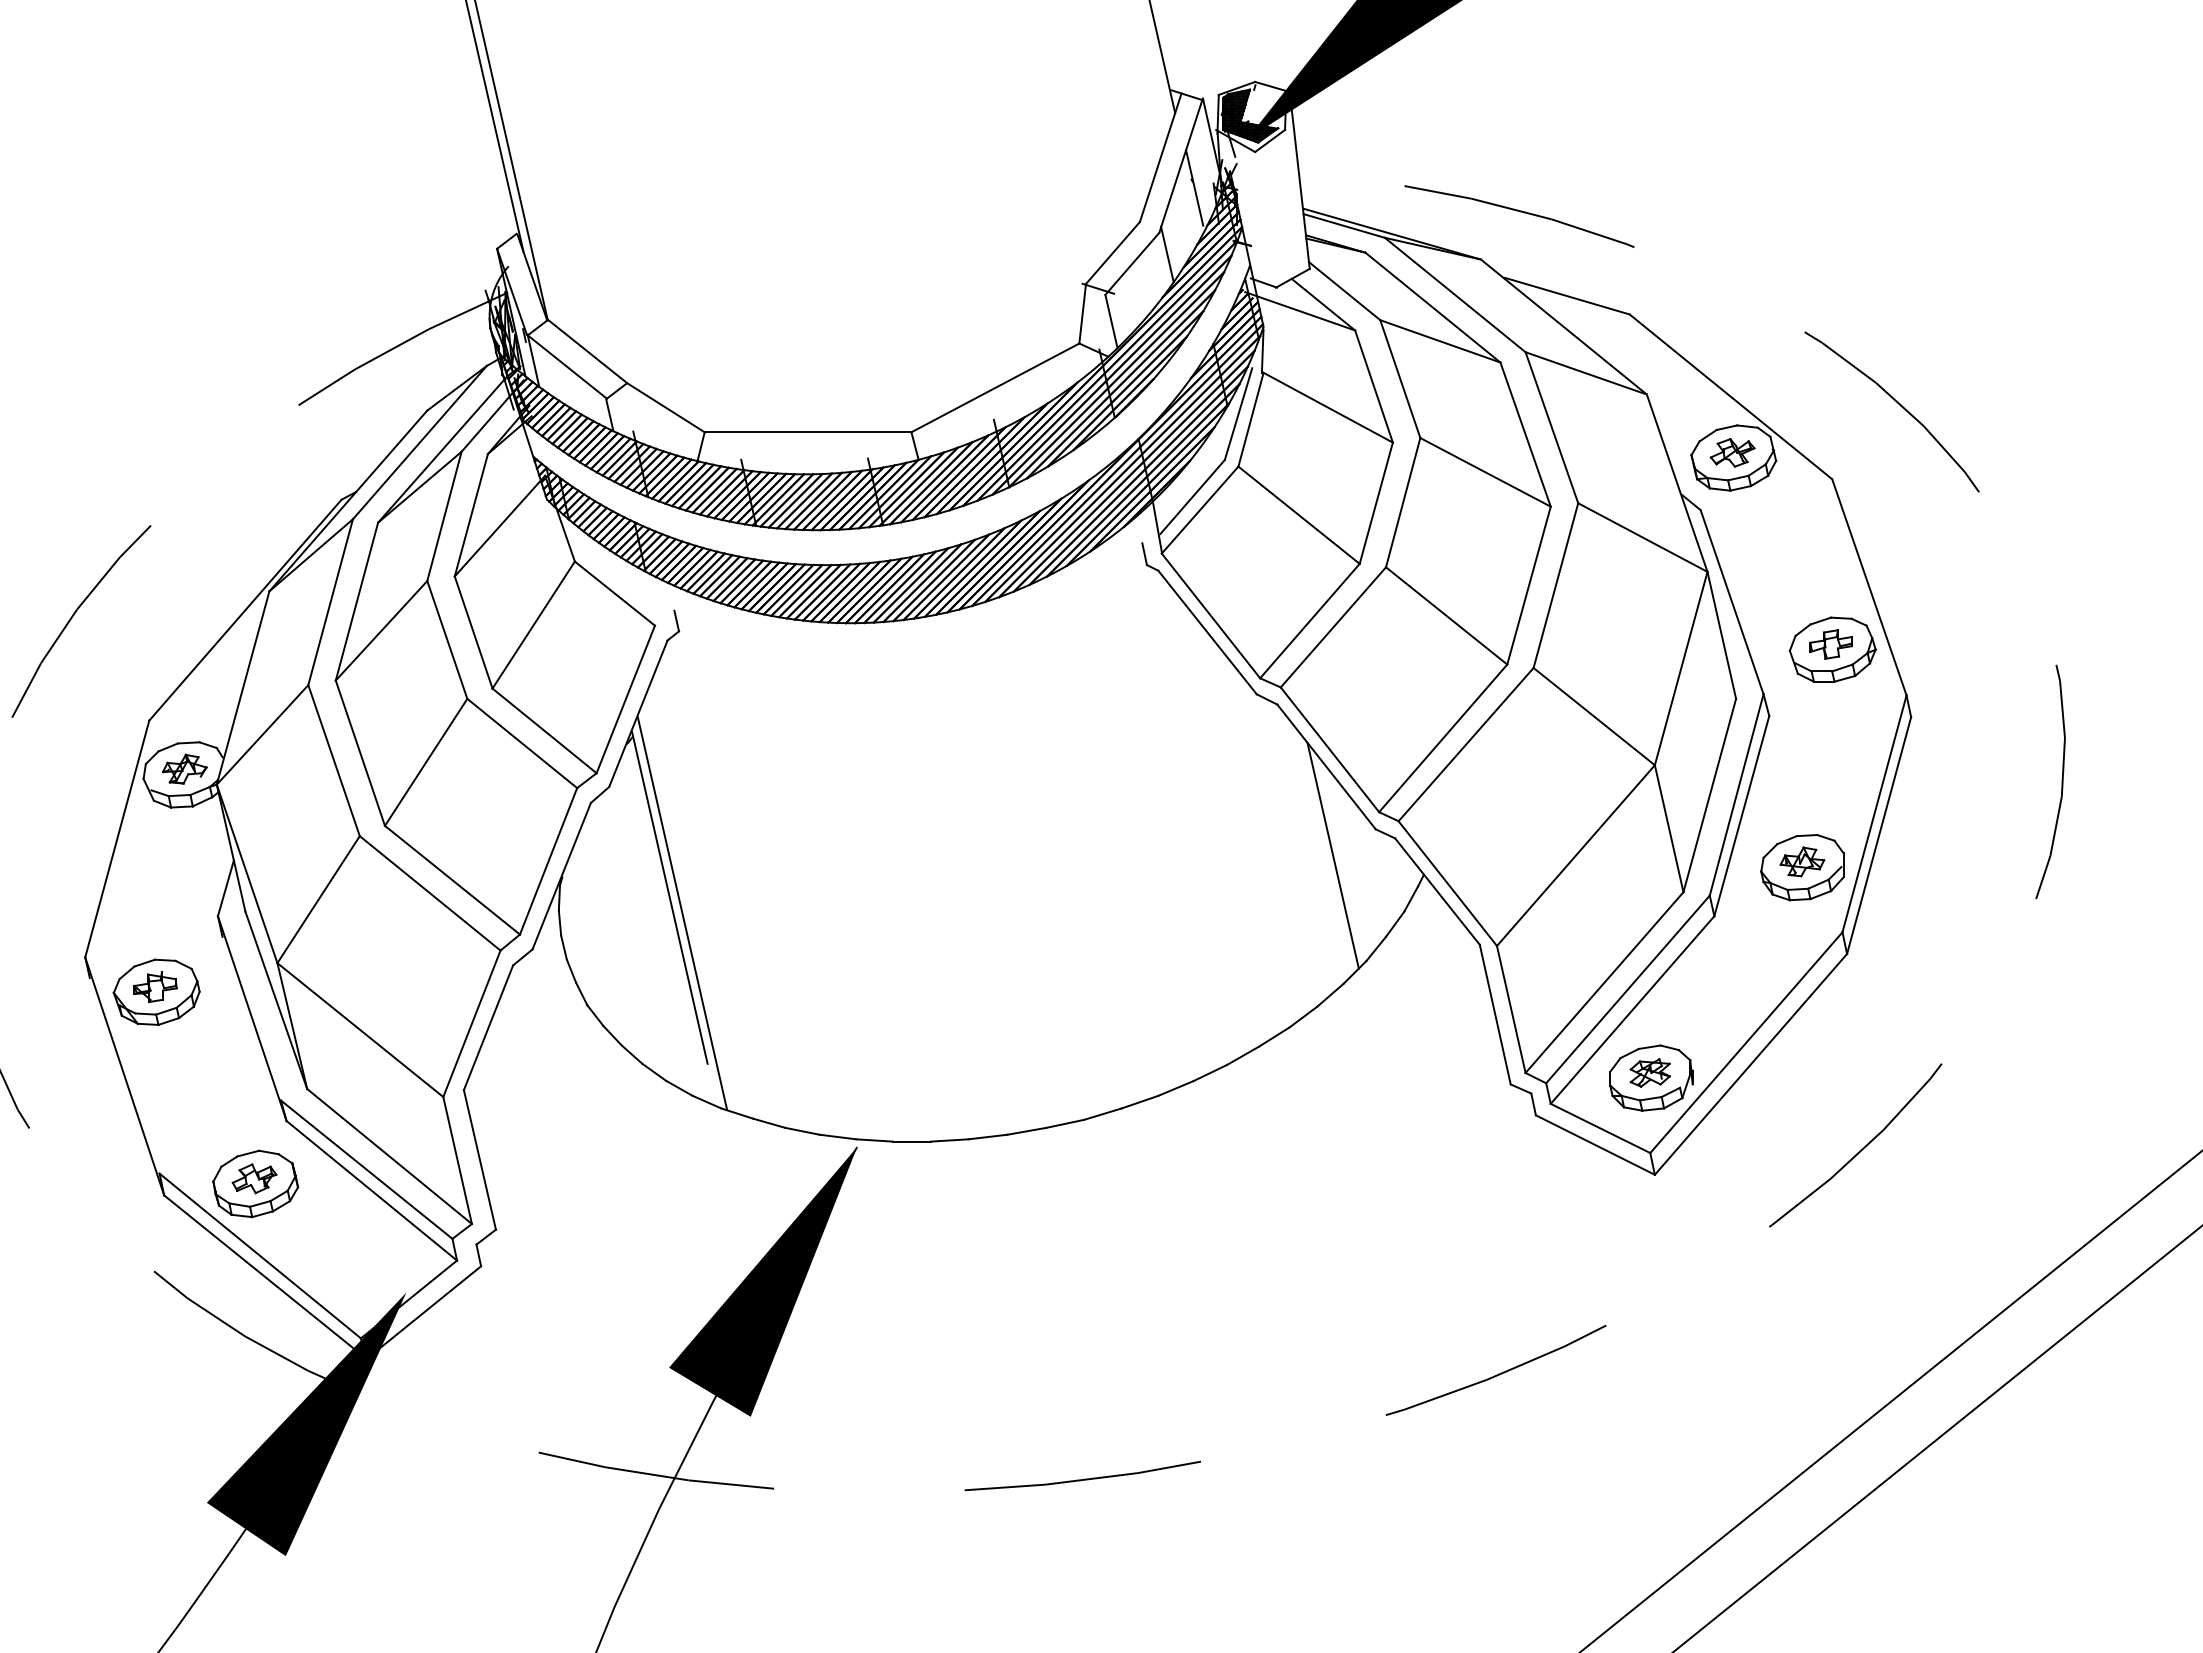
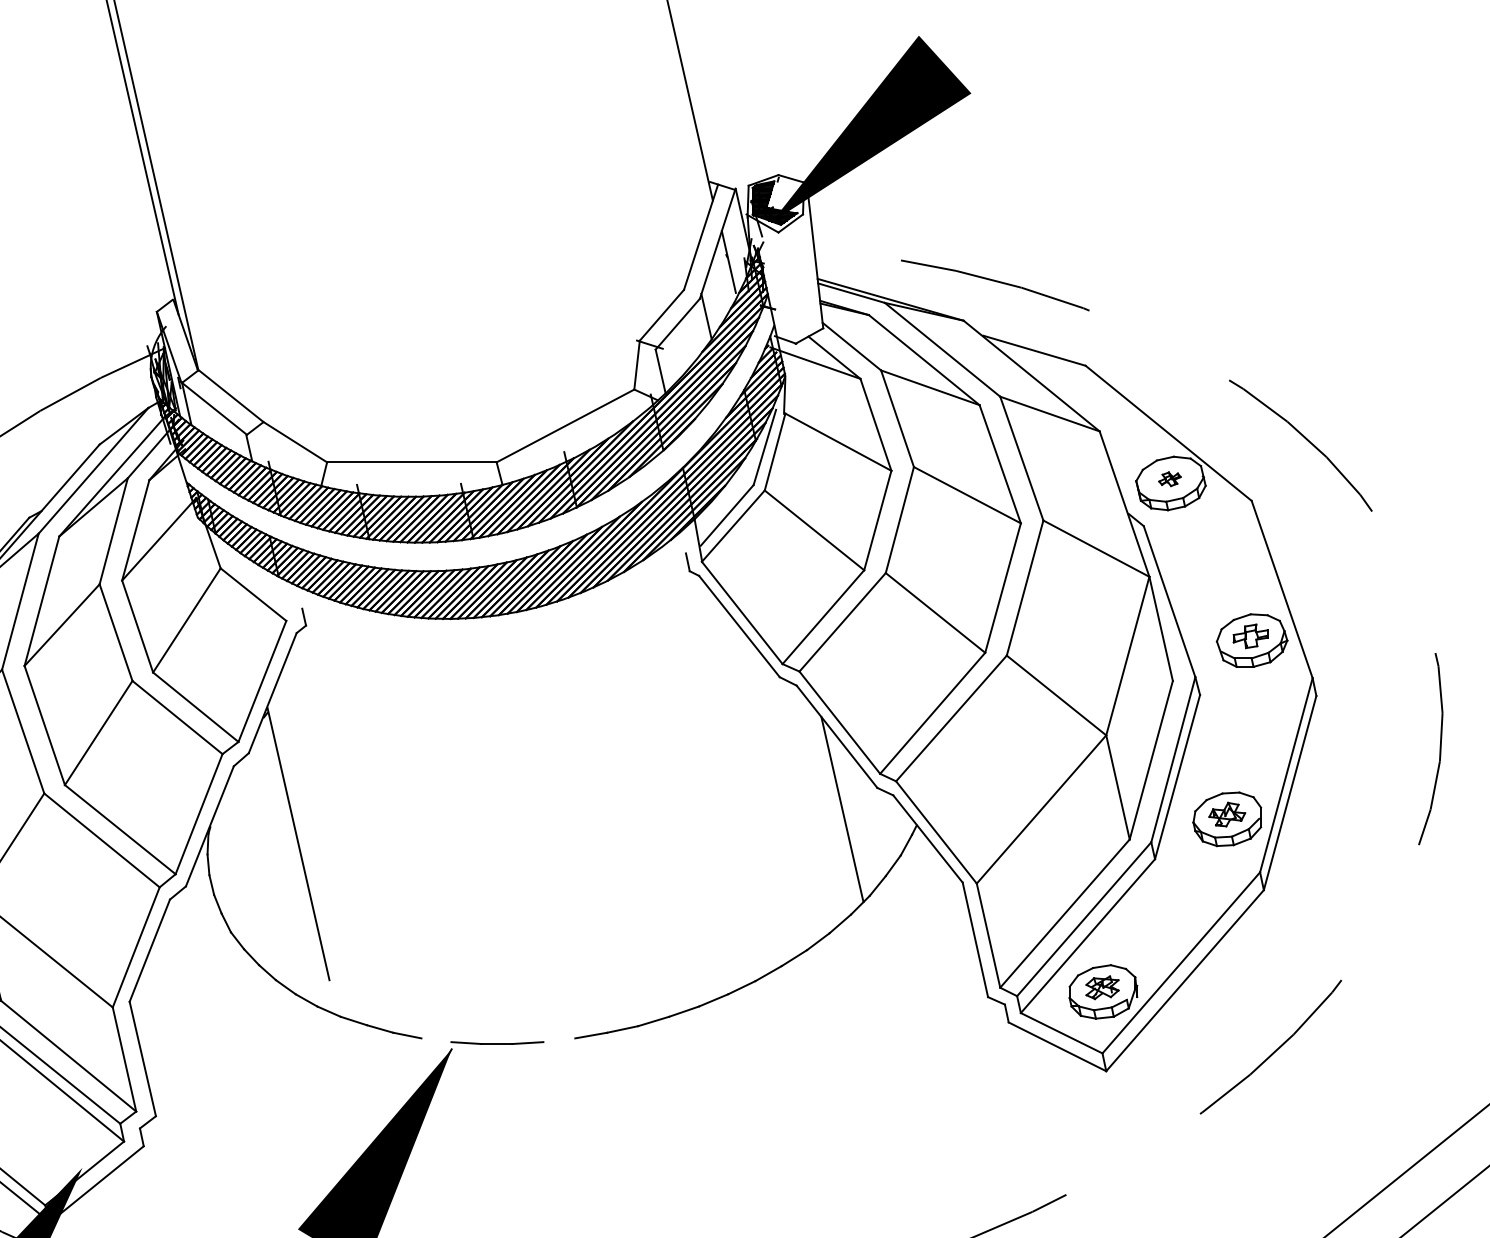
part: (1732, 452) -> (1169, 478), size x0.6
line: (682, 913) -> (308, 856), removed
line: (837, 1136) -> (436, 1039), removed
line: (987, 1136) -> (559, 1039), removed

